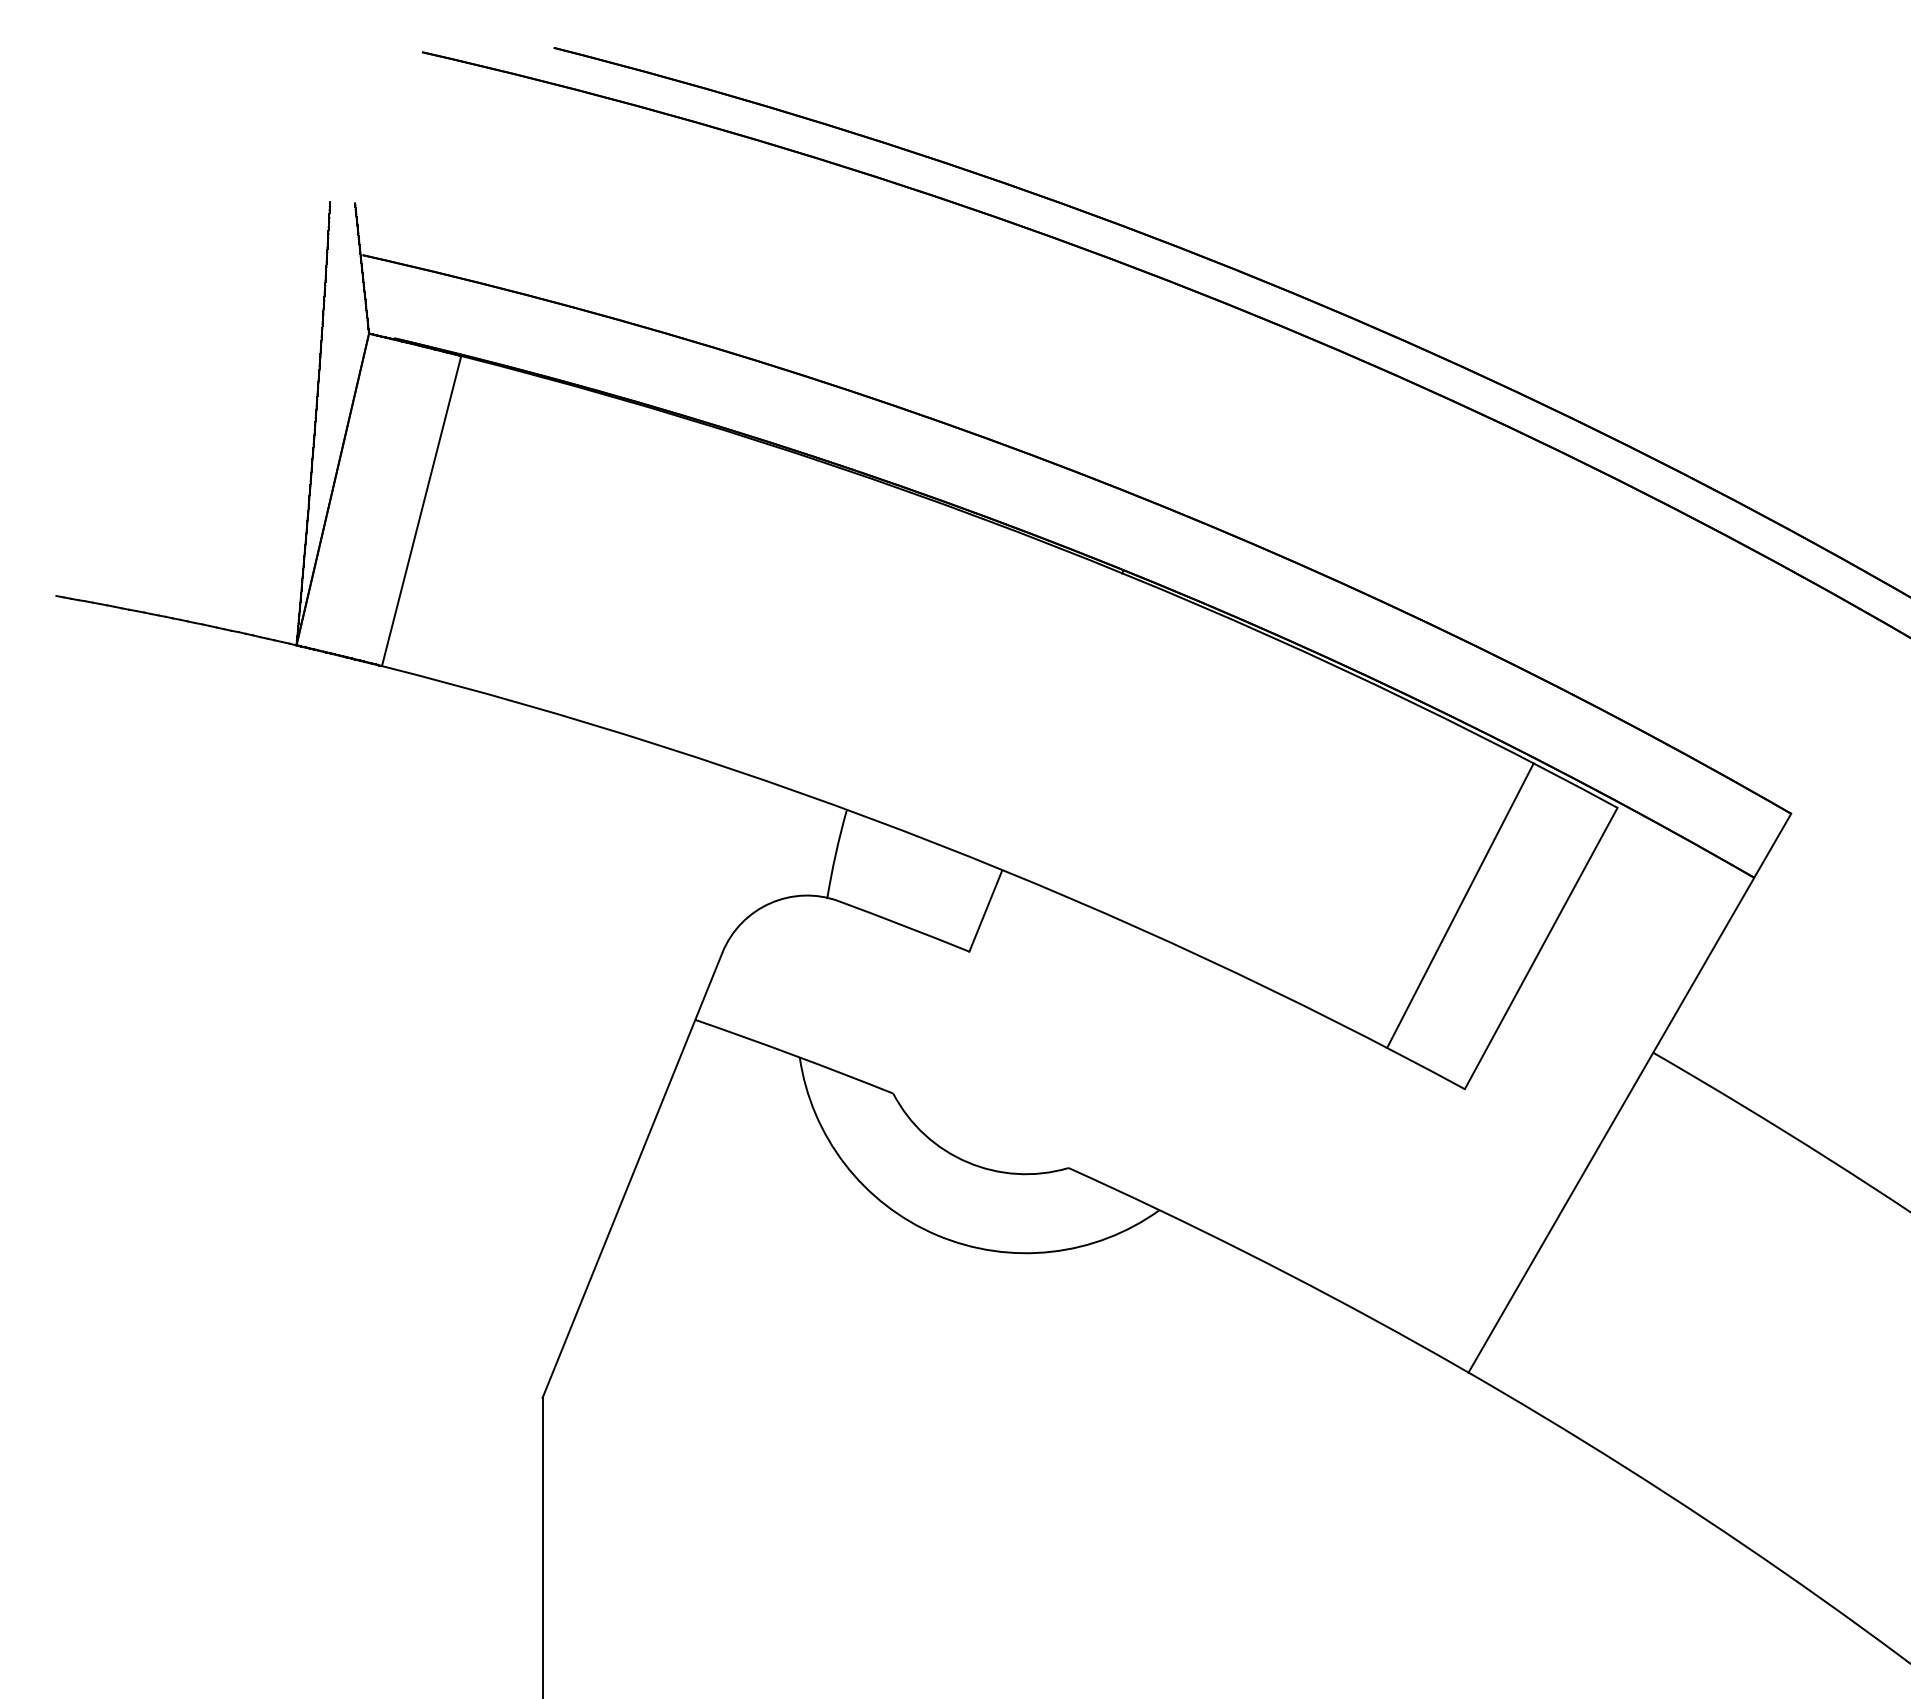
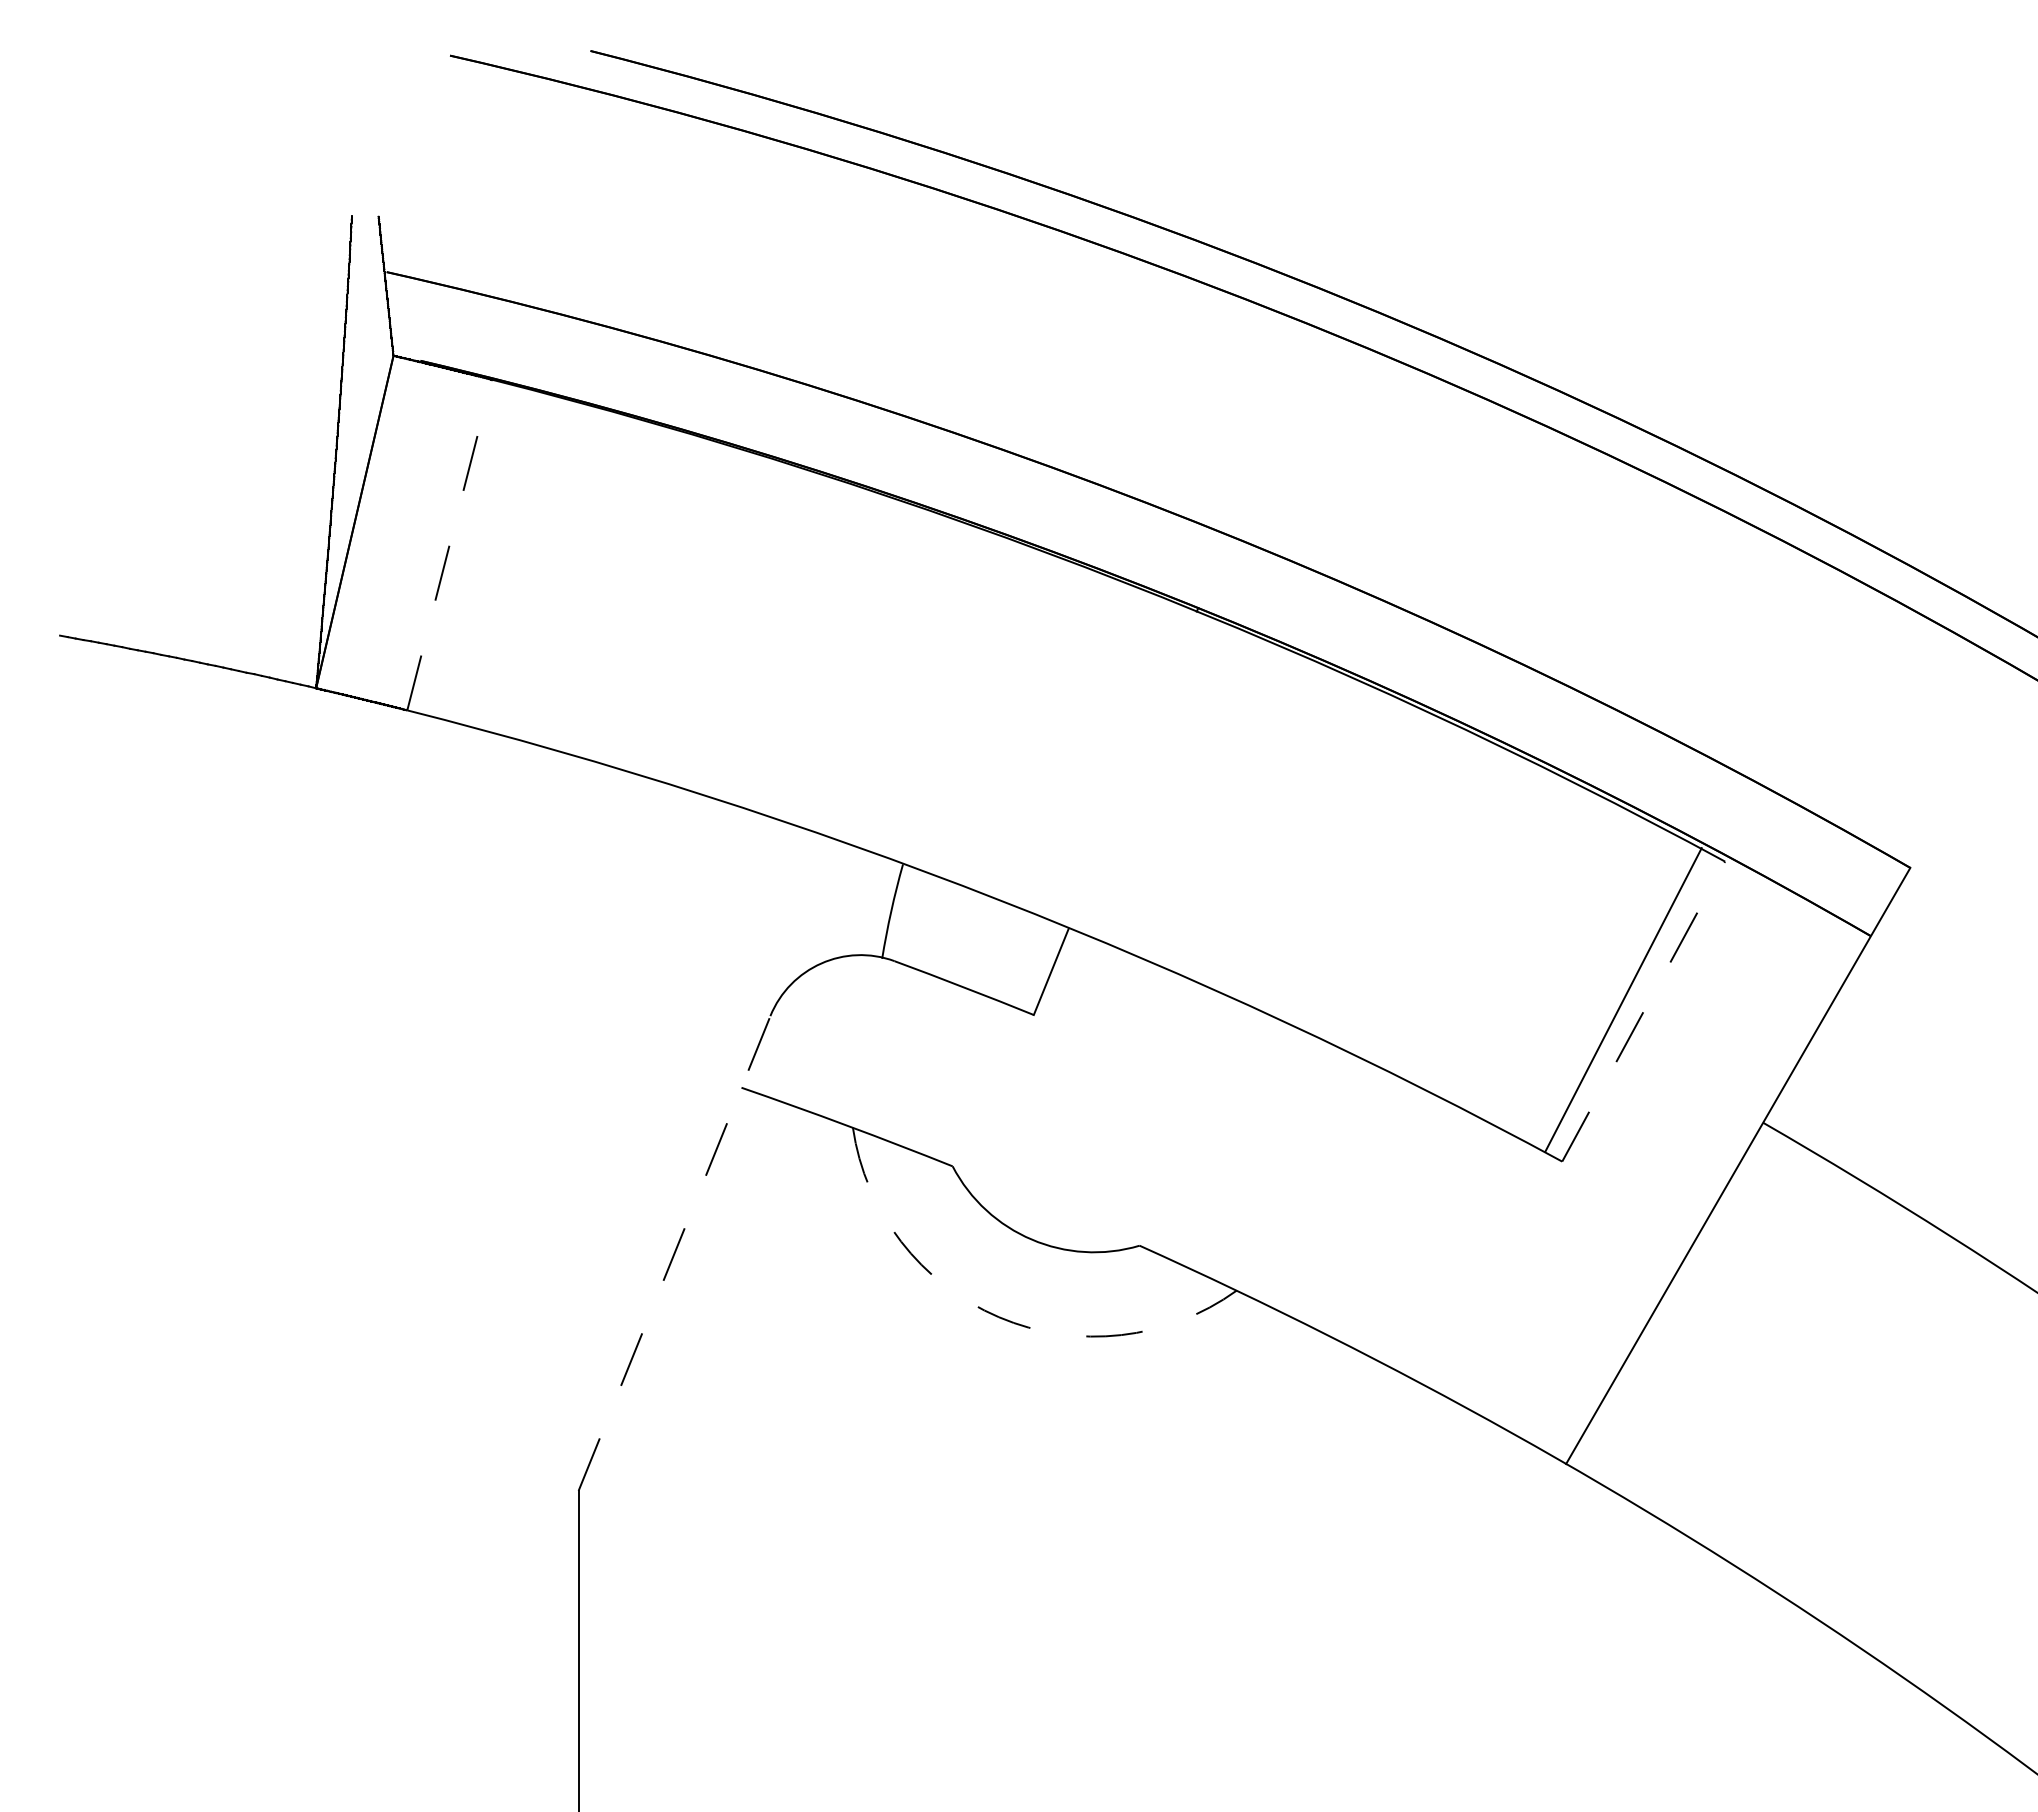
line: (421, 511) -> (449, 545), solid -> dashed
line: (1460, 905) -> (1623, 999), moved
line: (1541, 948) -> (1643, 1011), solid -> dashed
line: (632, 1175) -> (674, 1253), solid -> dashed
arc: (936, 1235) -> (998, 1317), solid -> dashed

